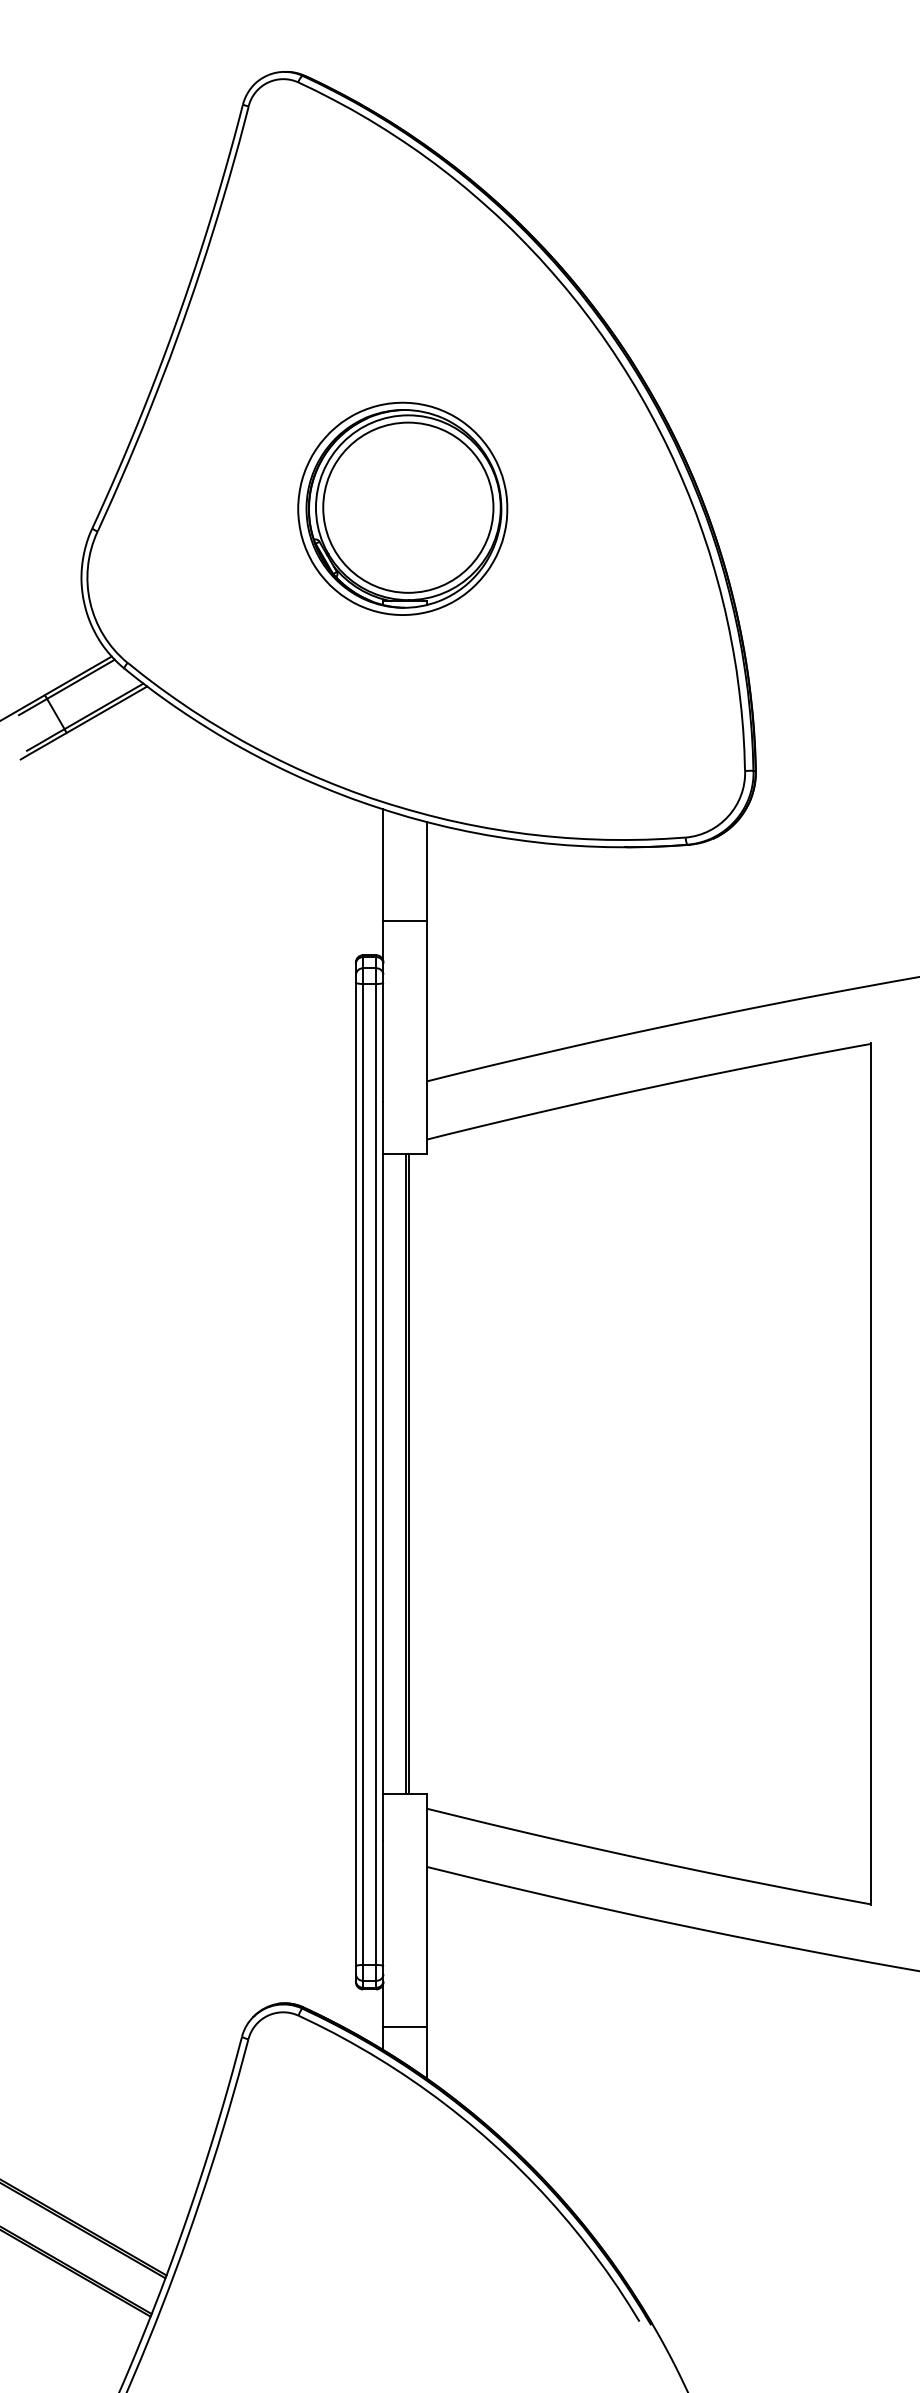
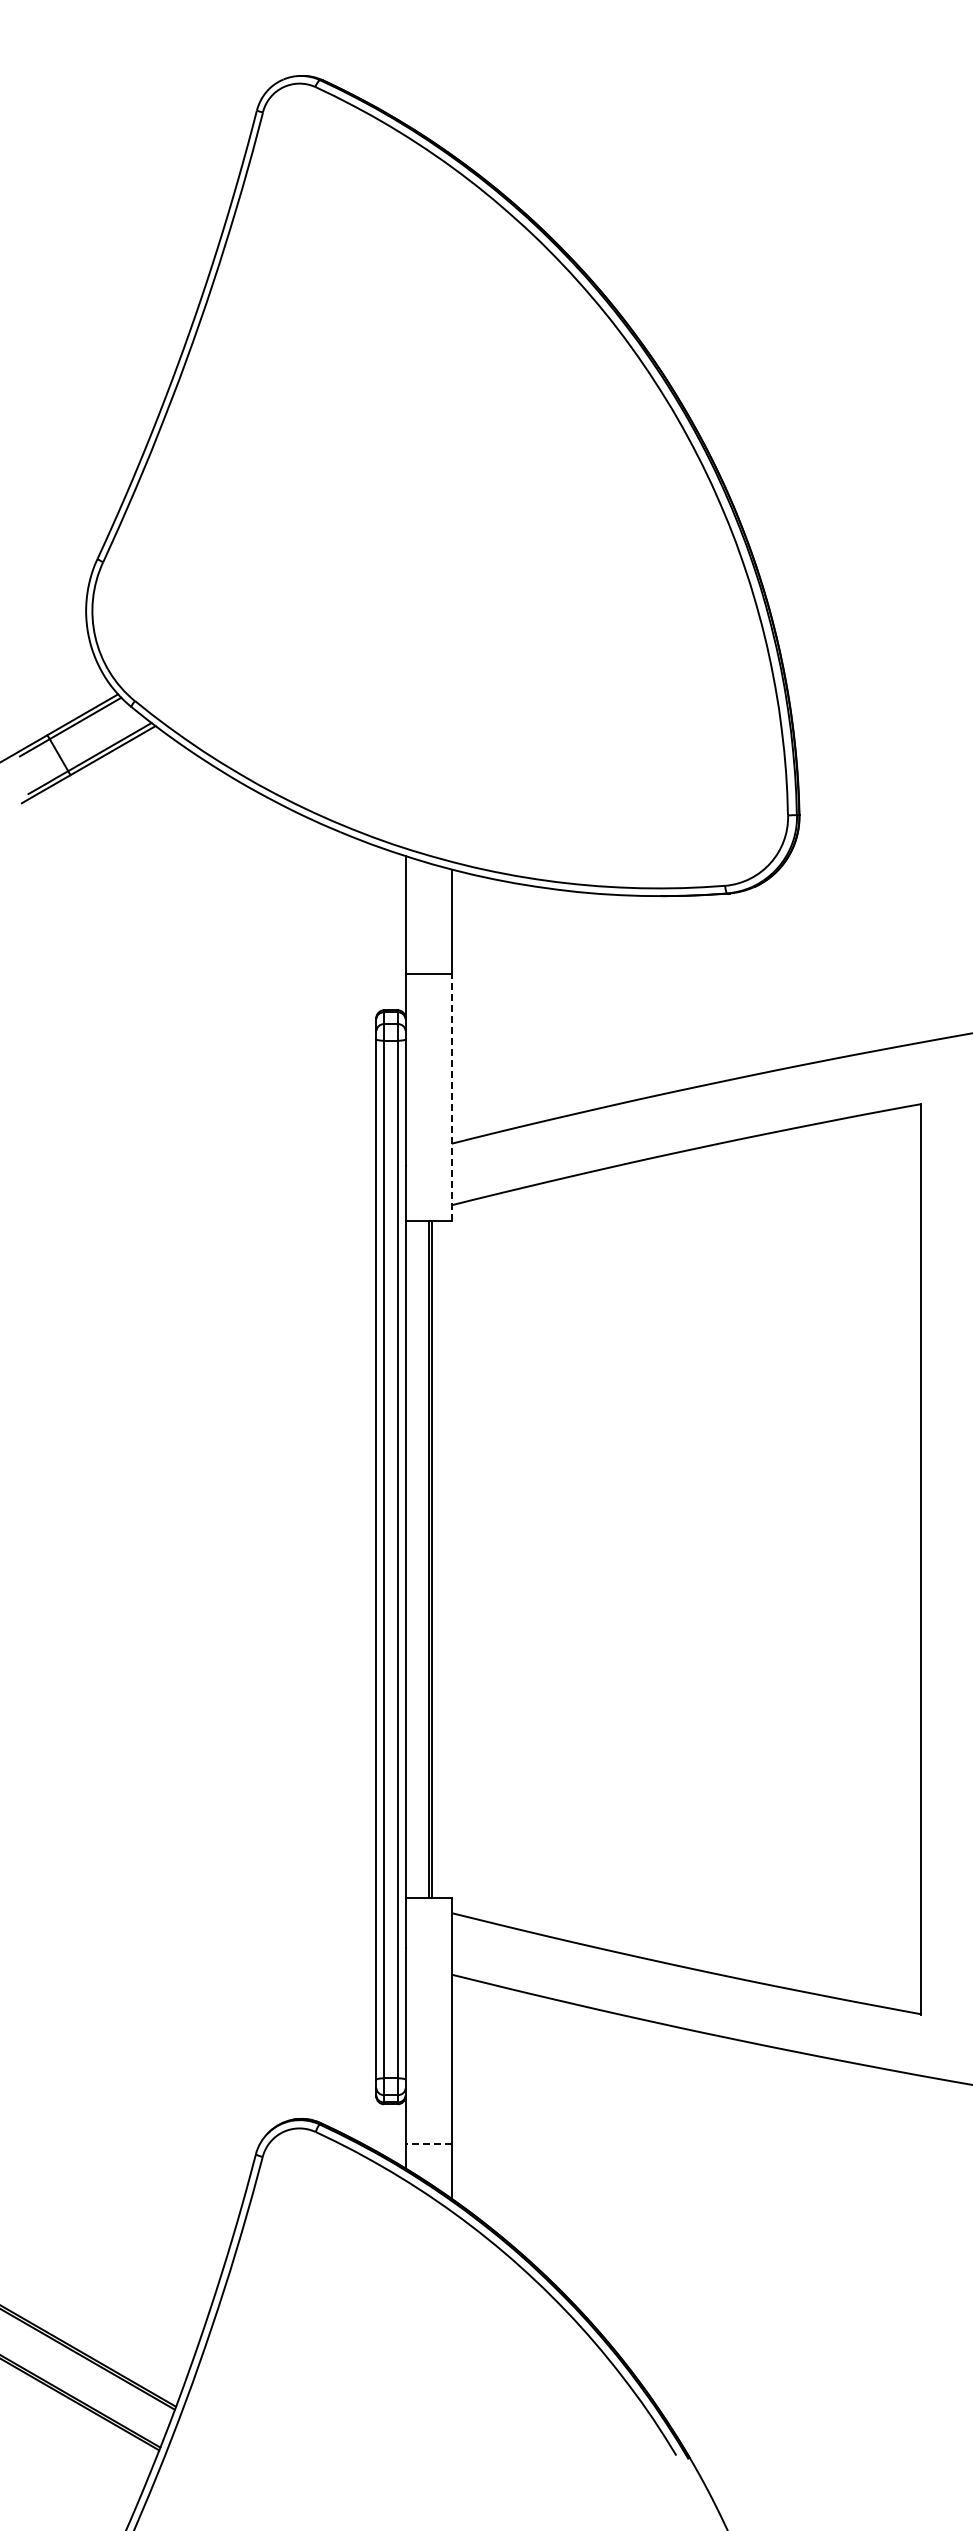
part: (402, 509) -> (425, 538), removed
line: (426, 1037) -> (451, 1097), solid -> dashed
line: (405, 2026) -> (428, 2143), solid -> dashed

